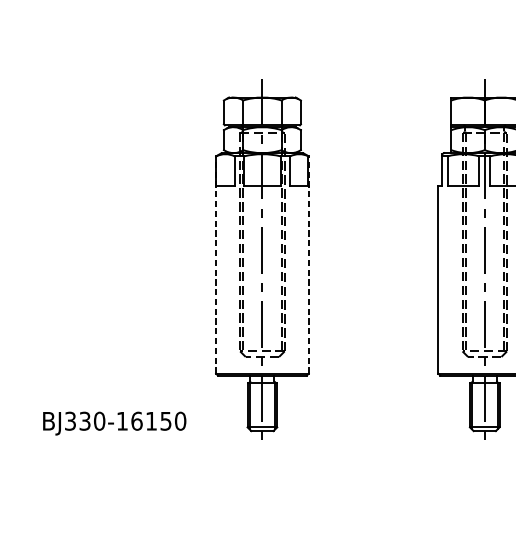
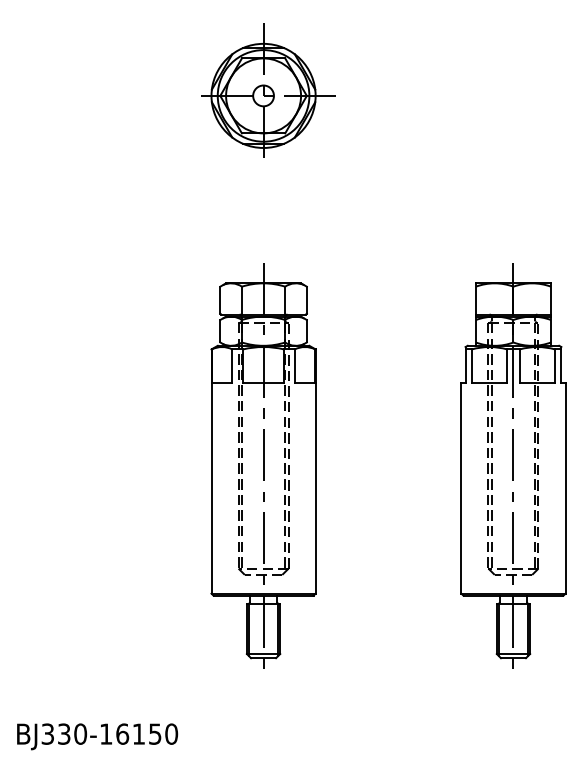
line: (216, 264) -> (211, 471), dashed -> solid
line: (308, 264) -> (315, 471), dashed -> solid
text: (114, 423) -> (97, 736), moved

